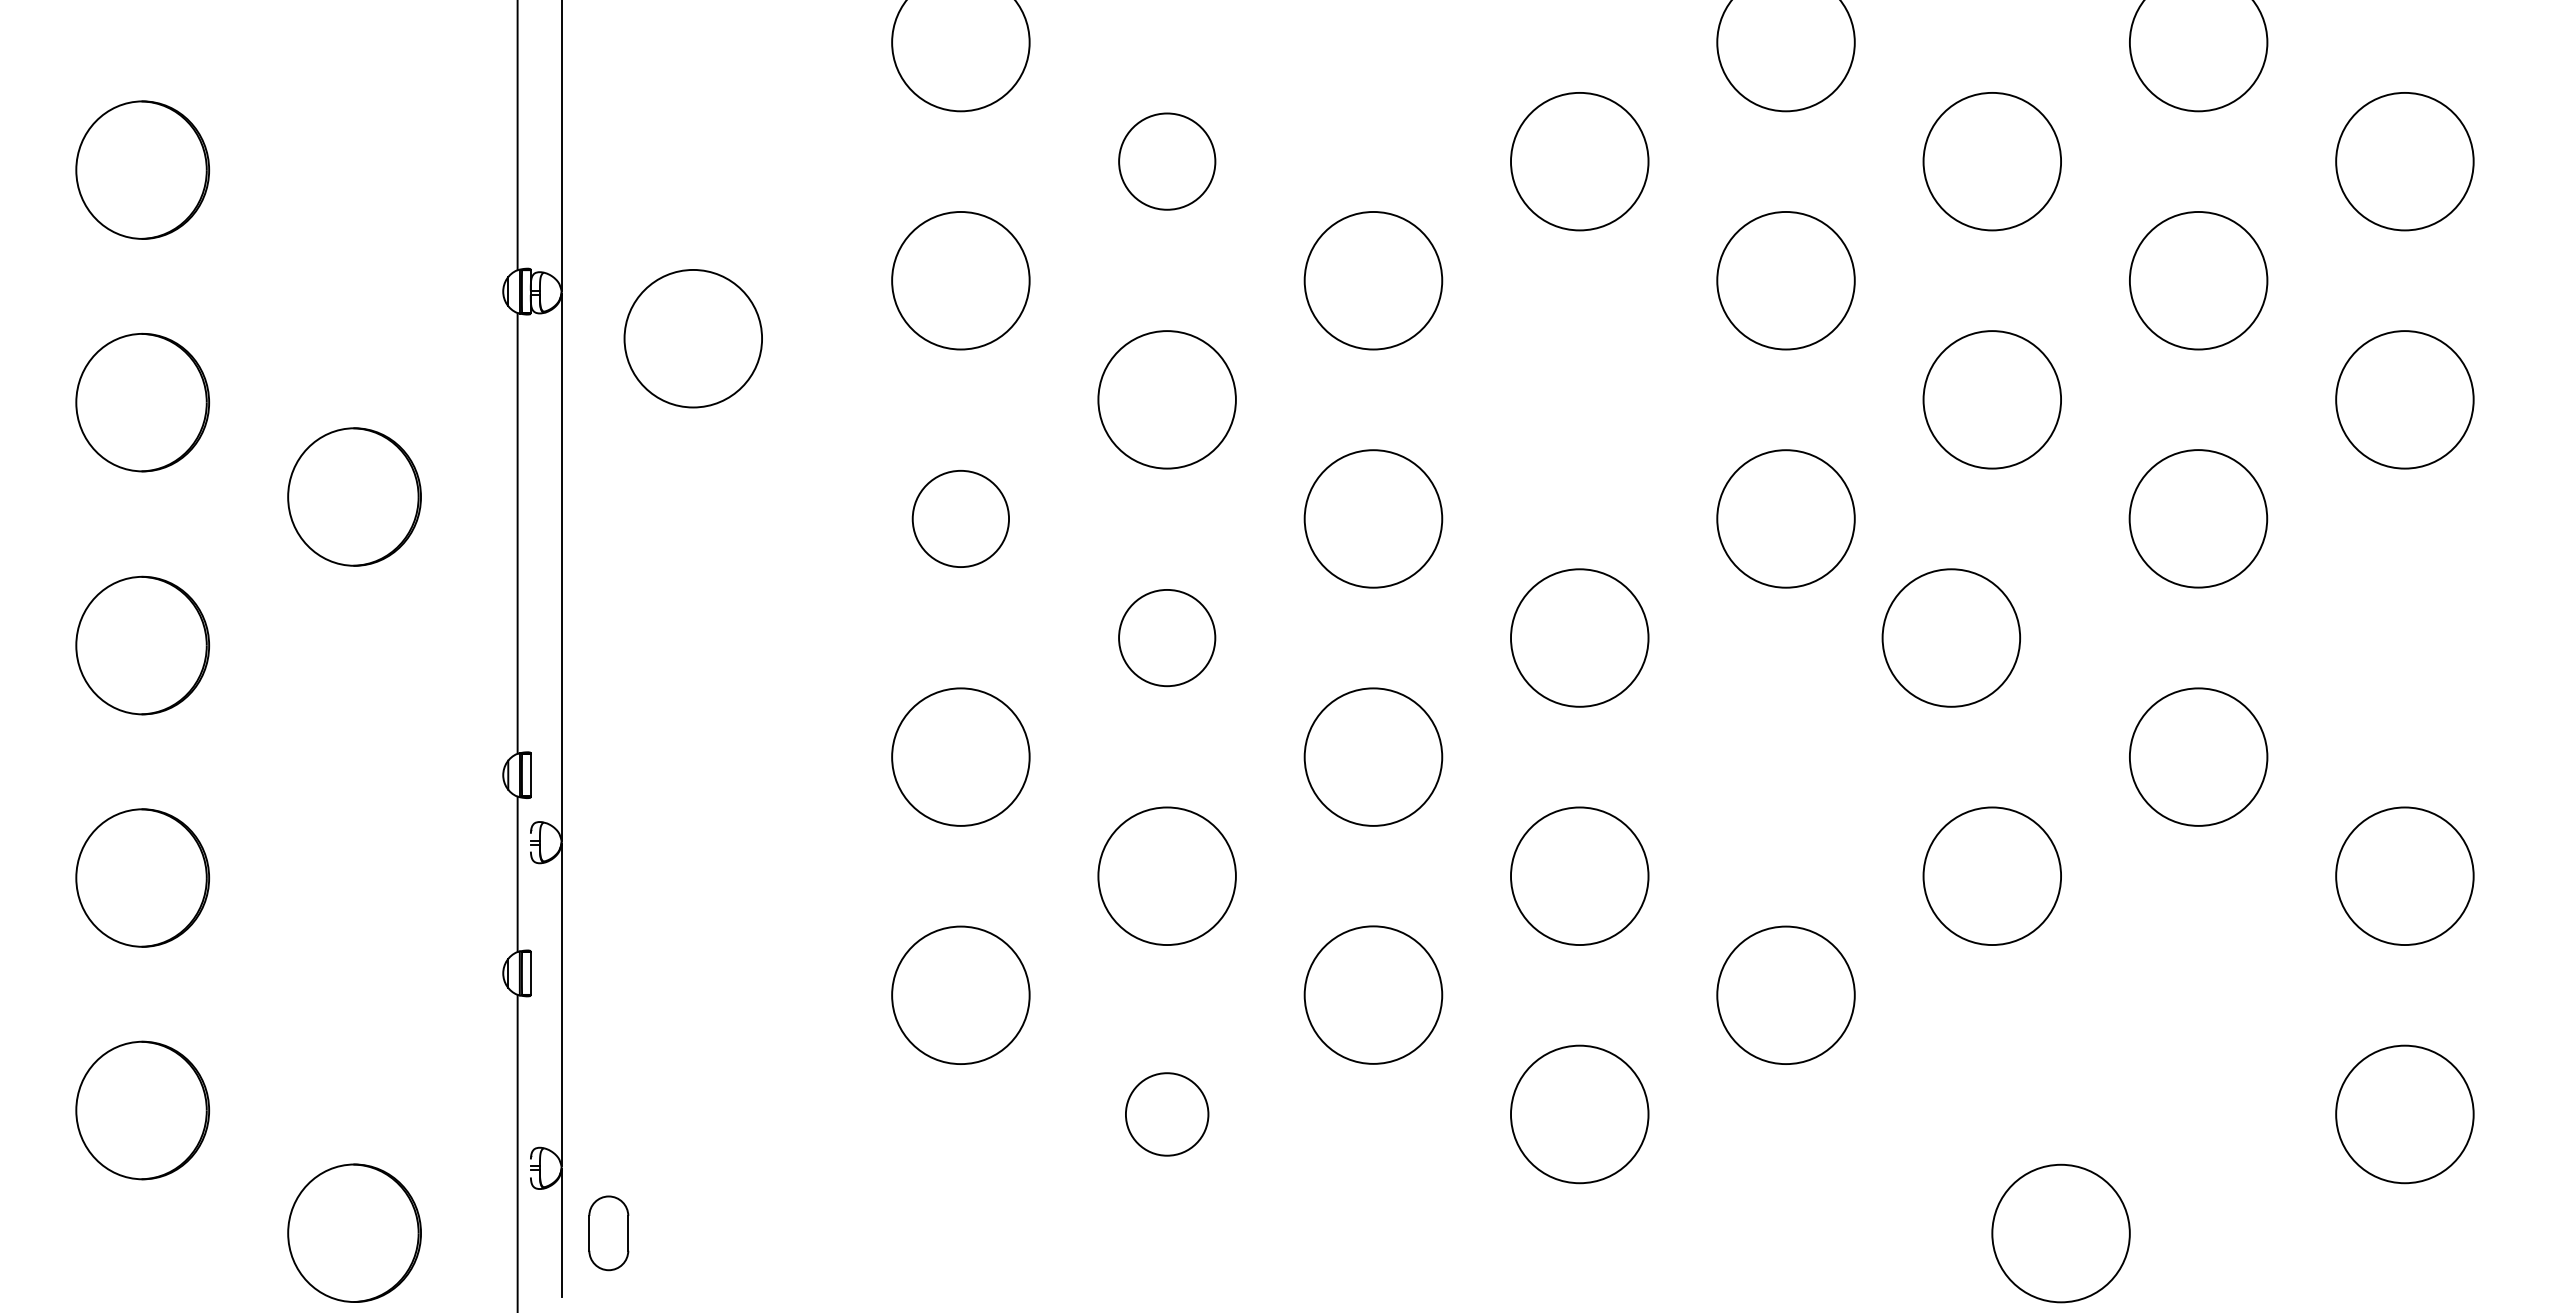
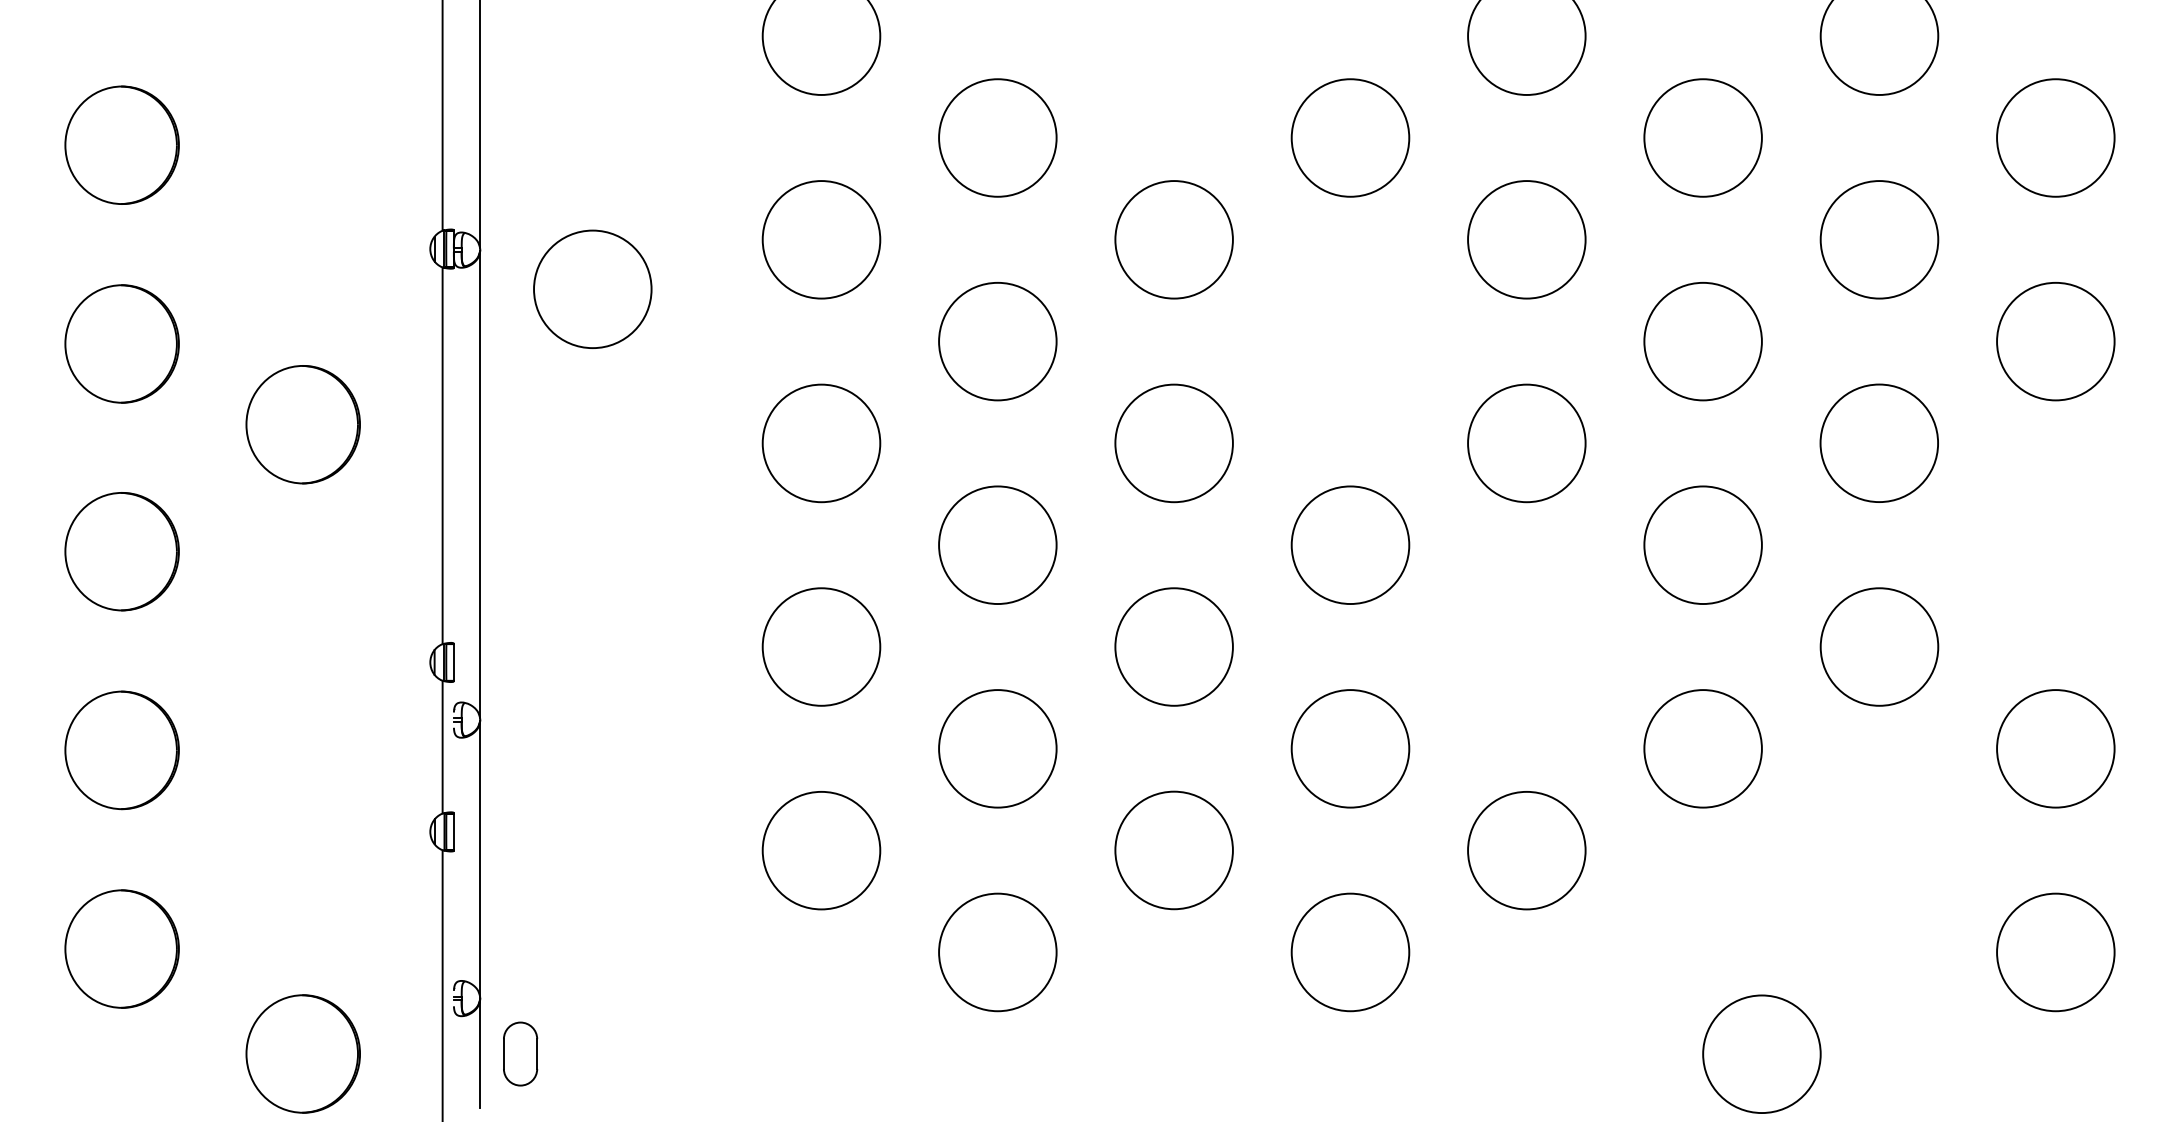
circle: (1166, 161) -> (997, 137), size x1.43
circle: (960, 519) -> (821, 443), size x1.43
circle: (1950, 637) -> (1702, 544), moved
circle: (1166, 638) -> (997, 545), size x1.43
circle: (1166, 1114) -> (997, 952), size x1.67

